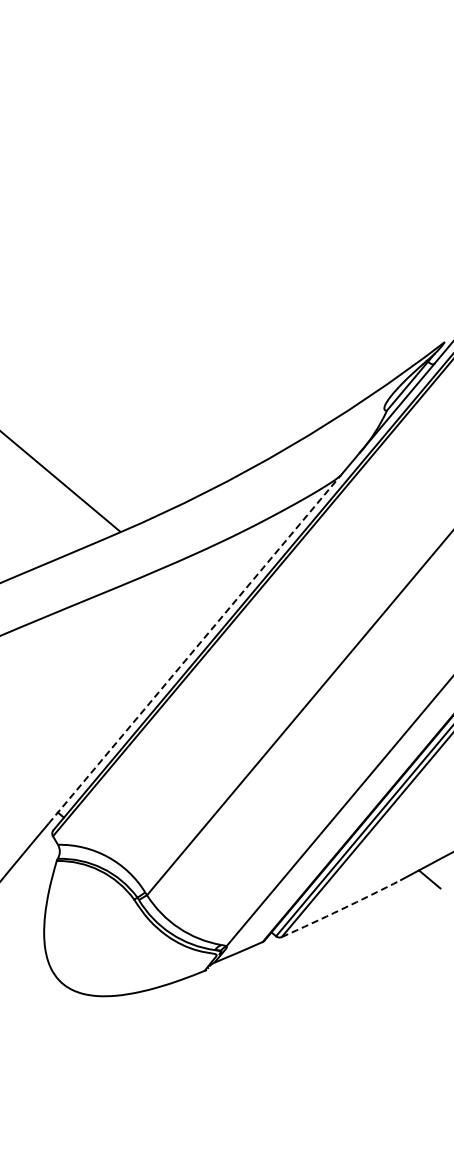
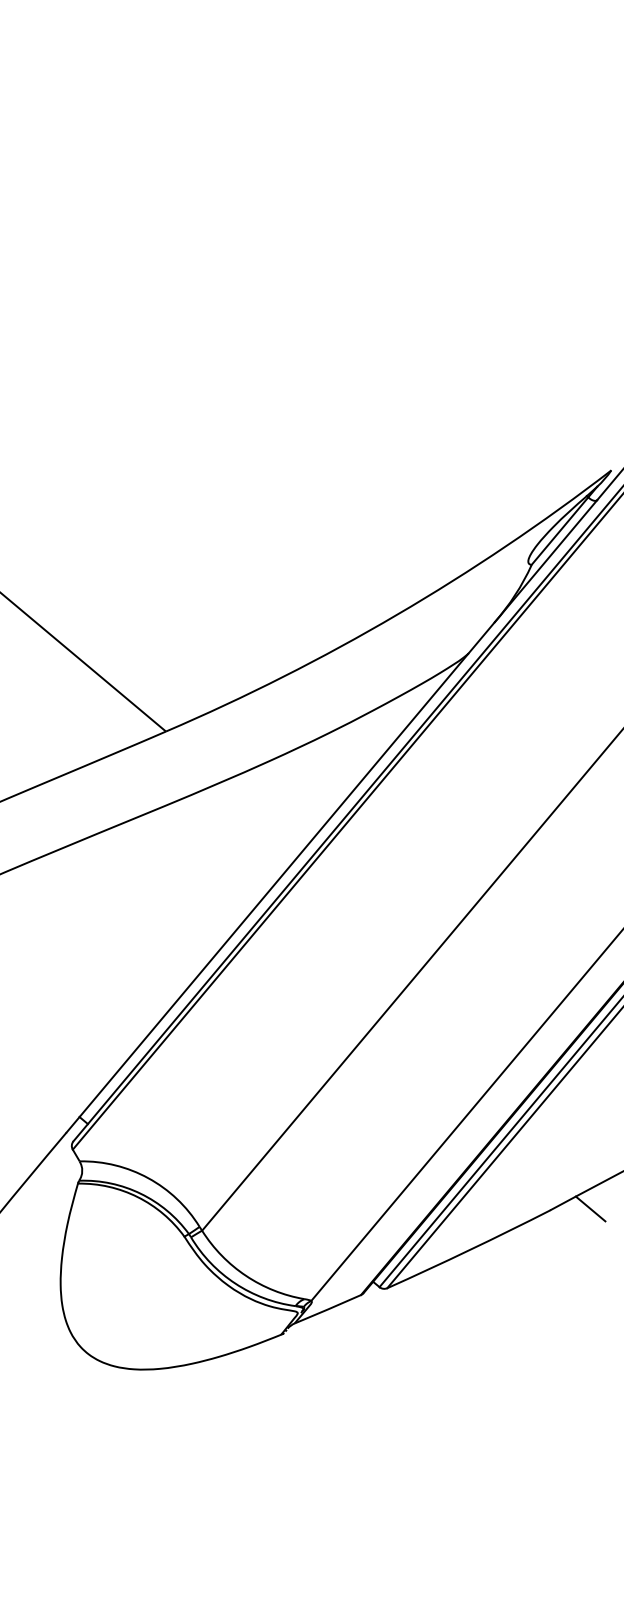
line: (194, 649) -> (267, 892), dashed -> solid
arc: (341, 909) -> (469, 1250), dashed -> solid

